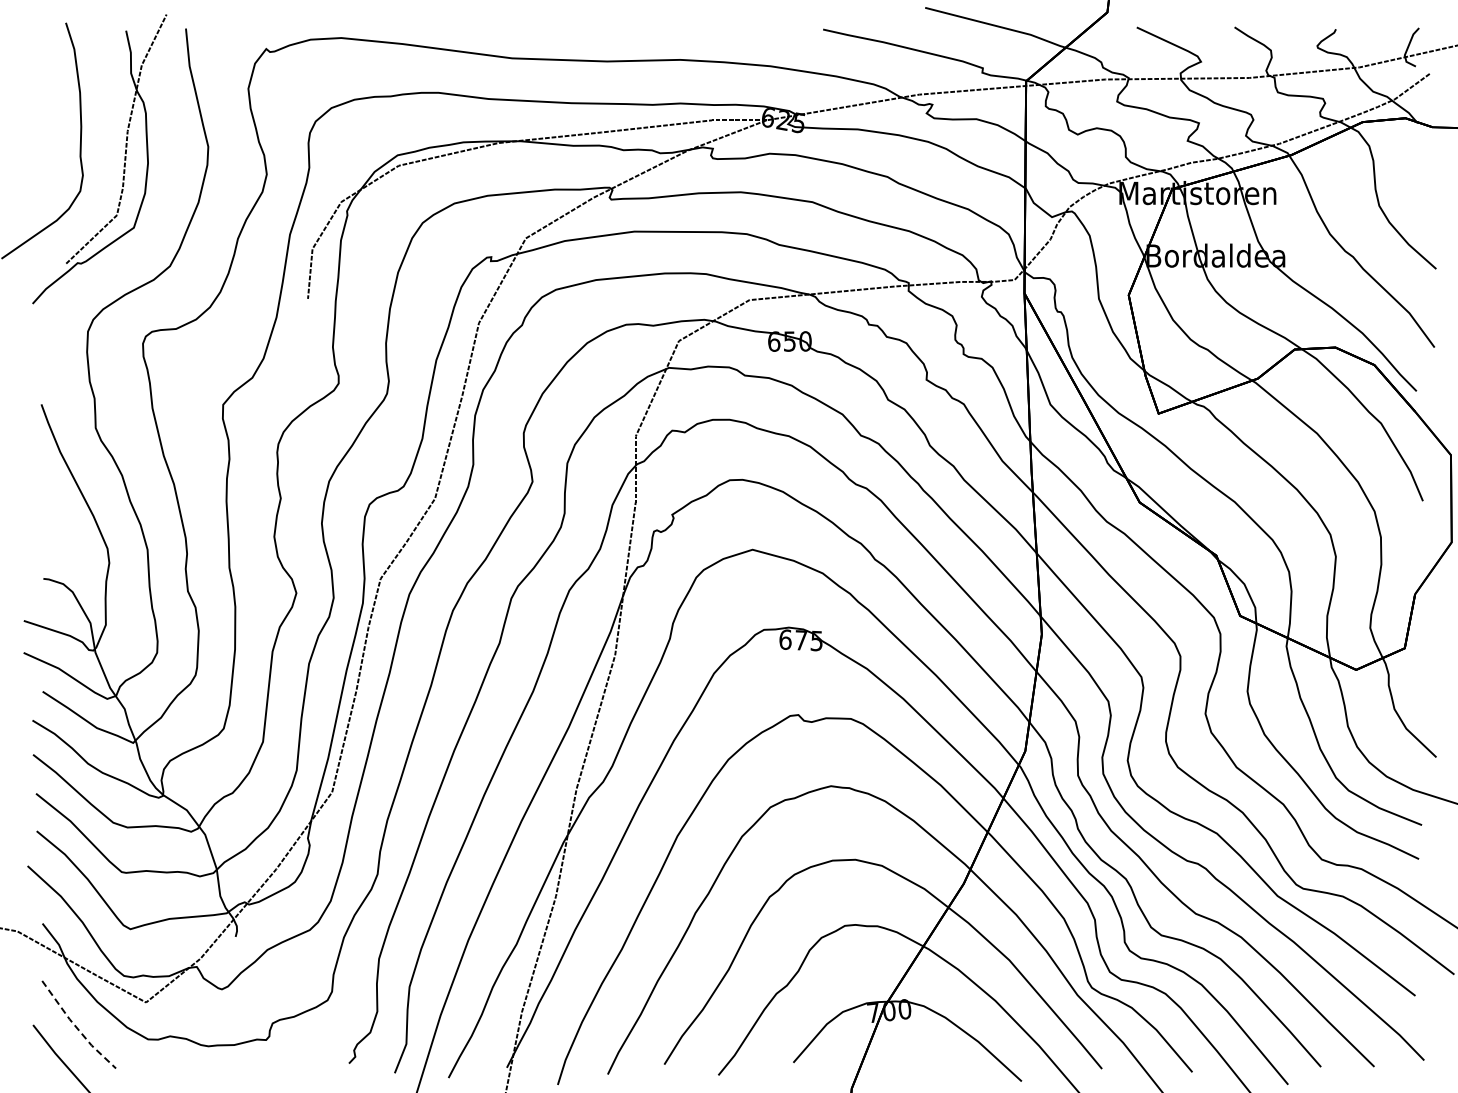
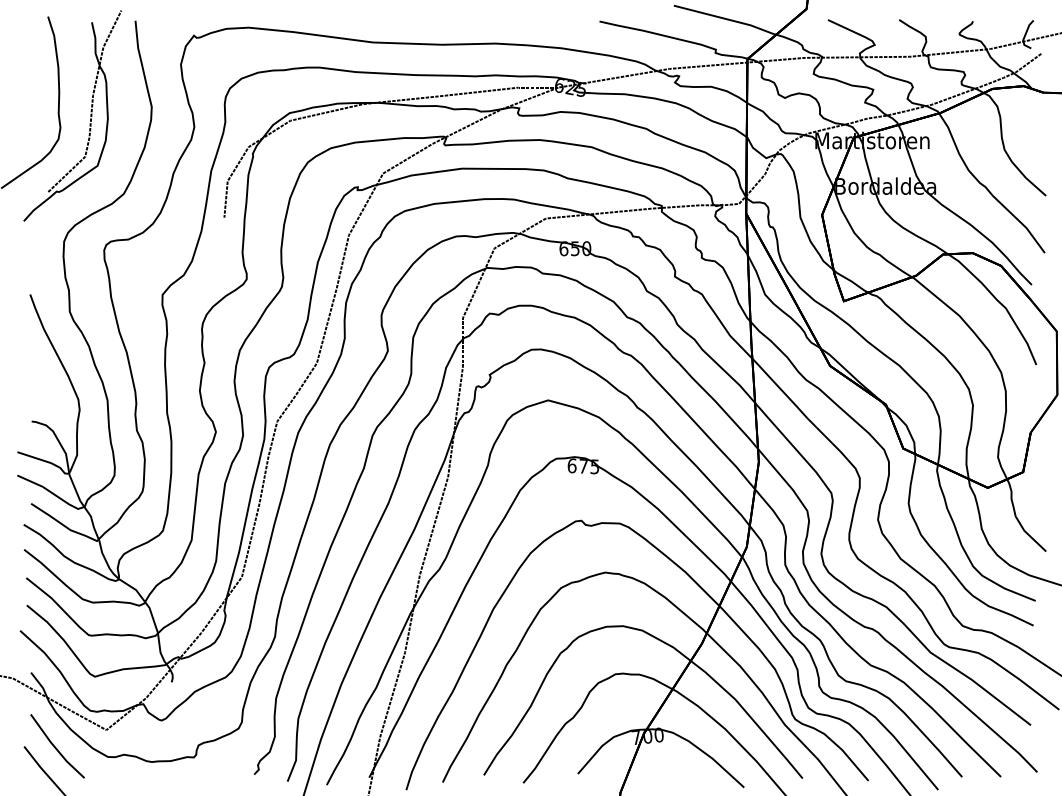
line: (76, 1027) -> (55, 748), dashed -> solid

